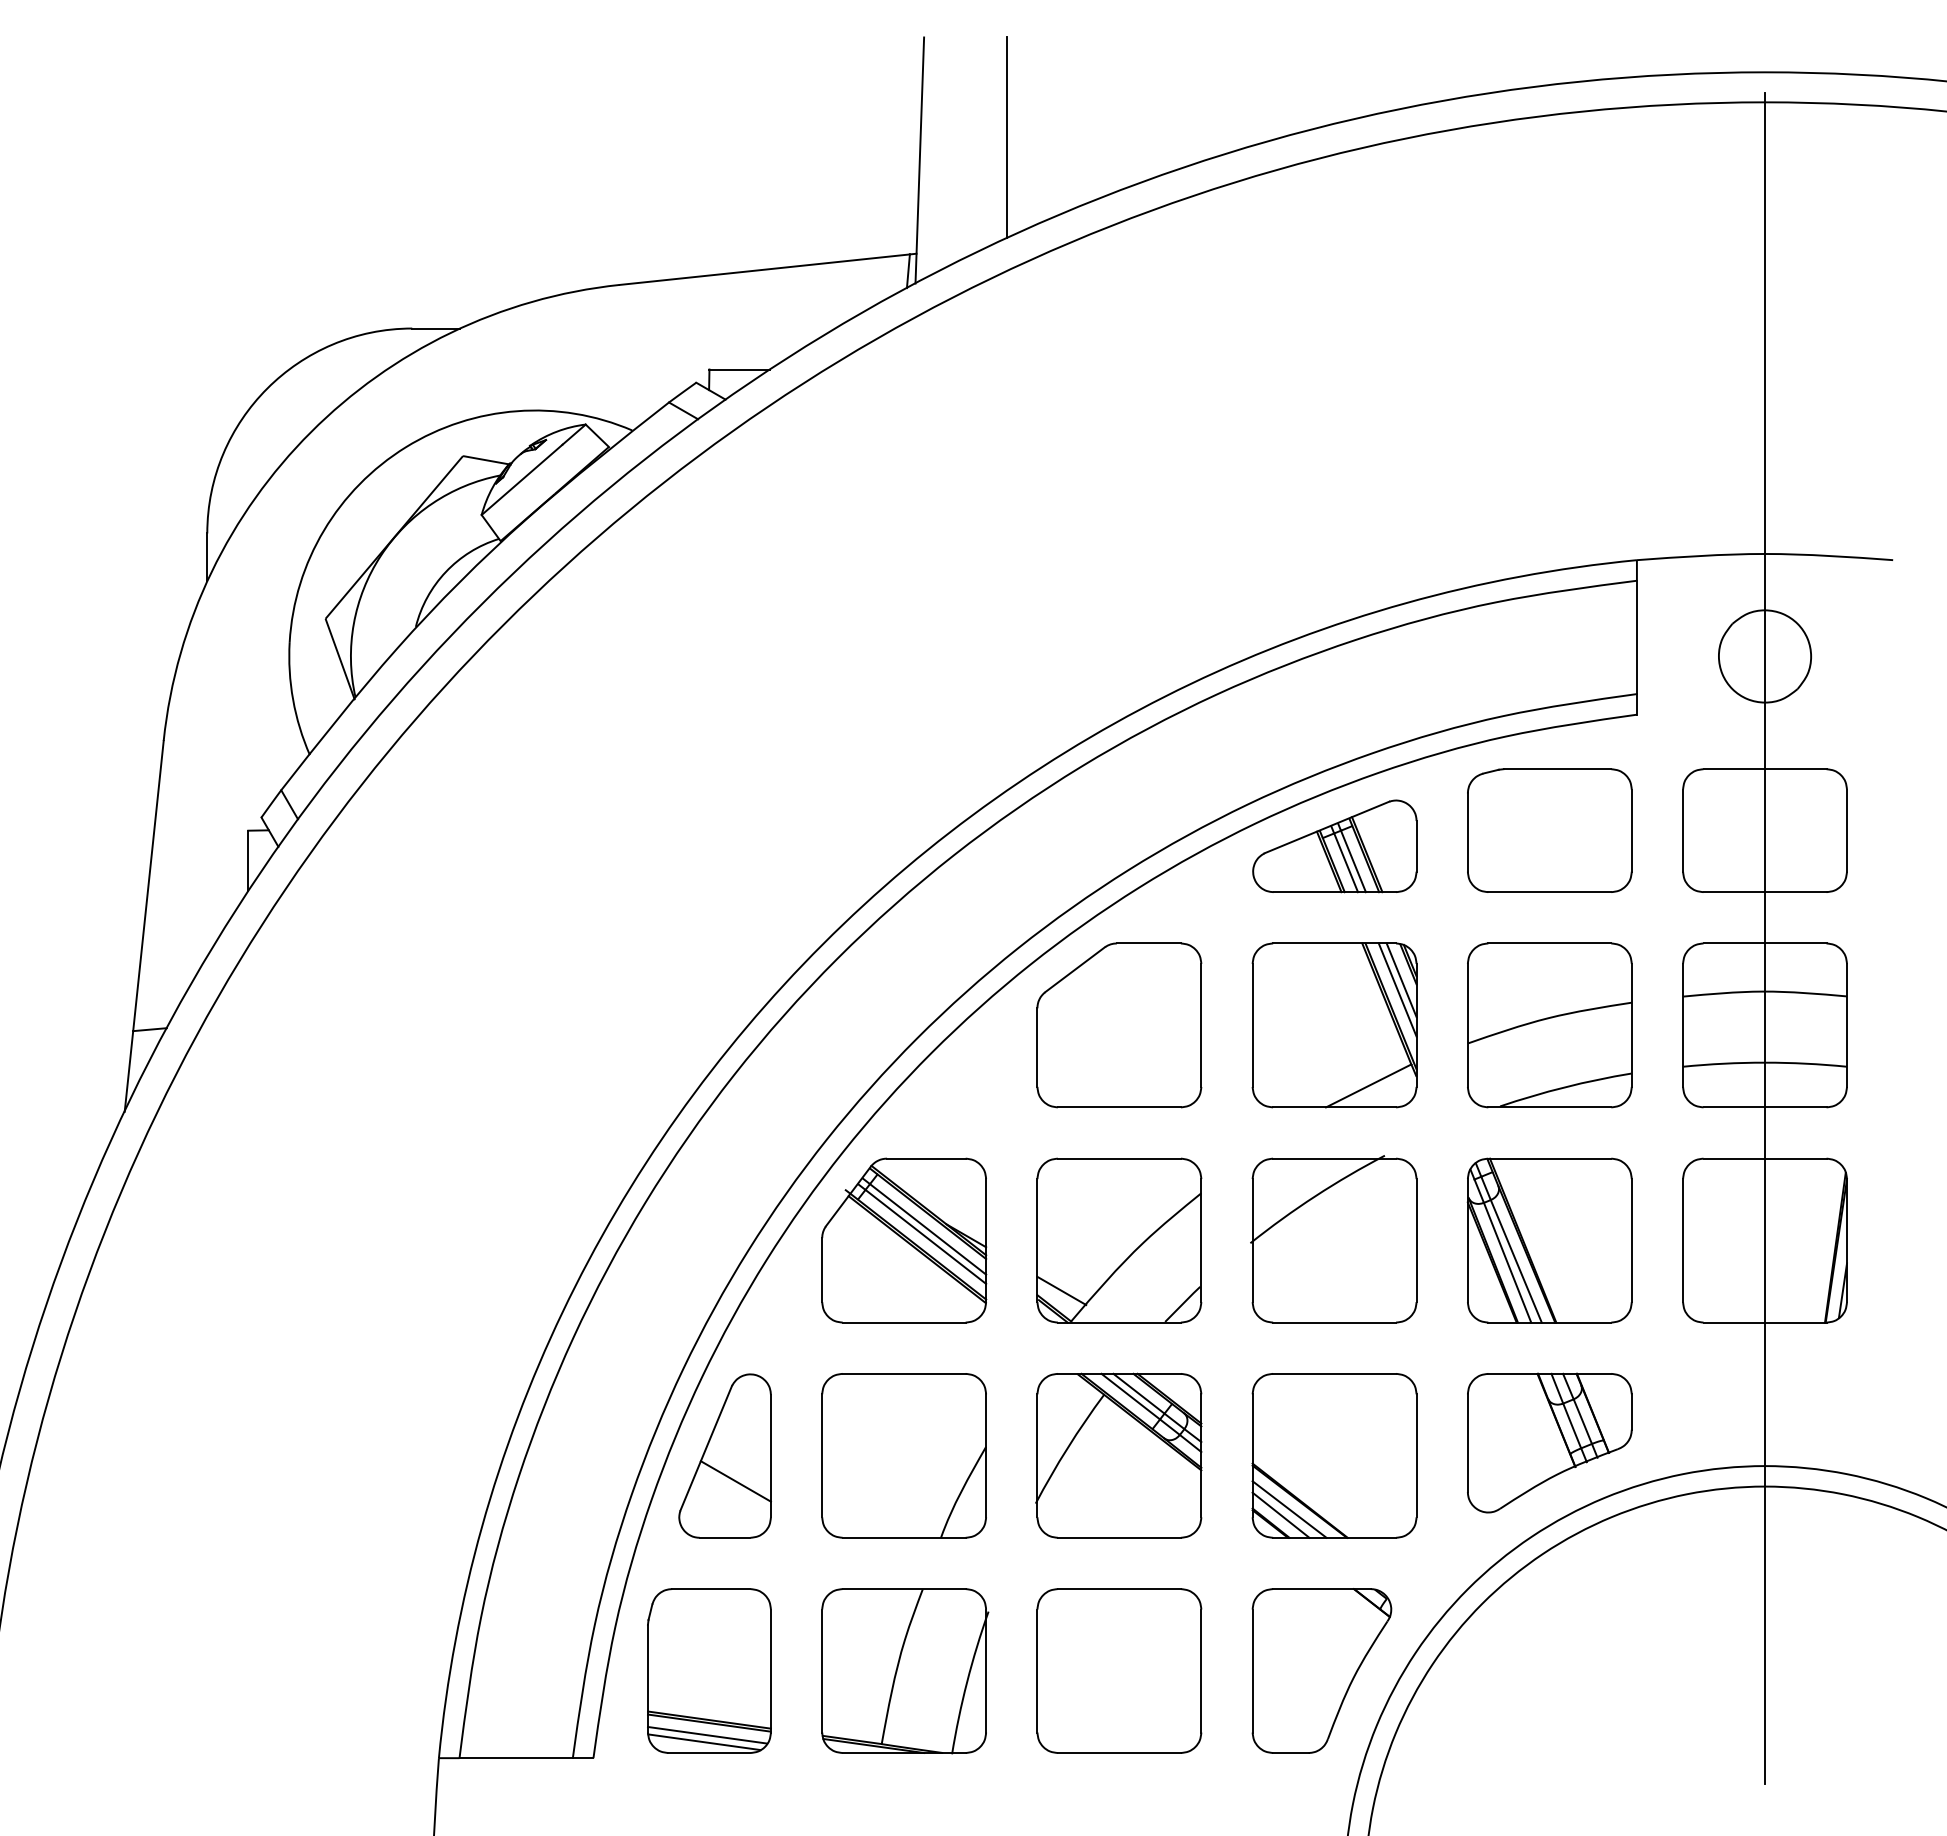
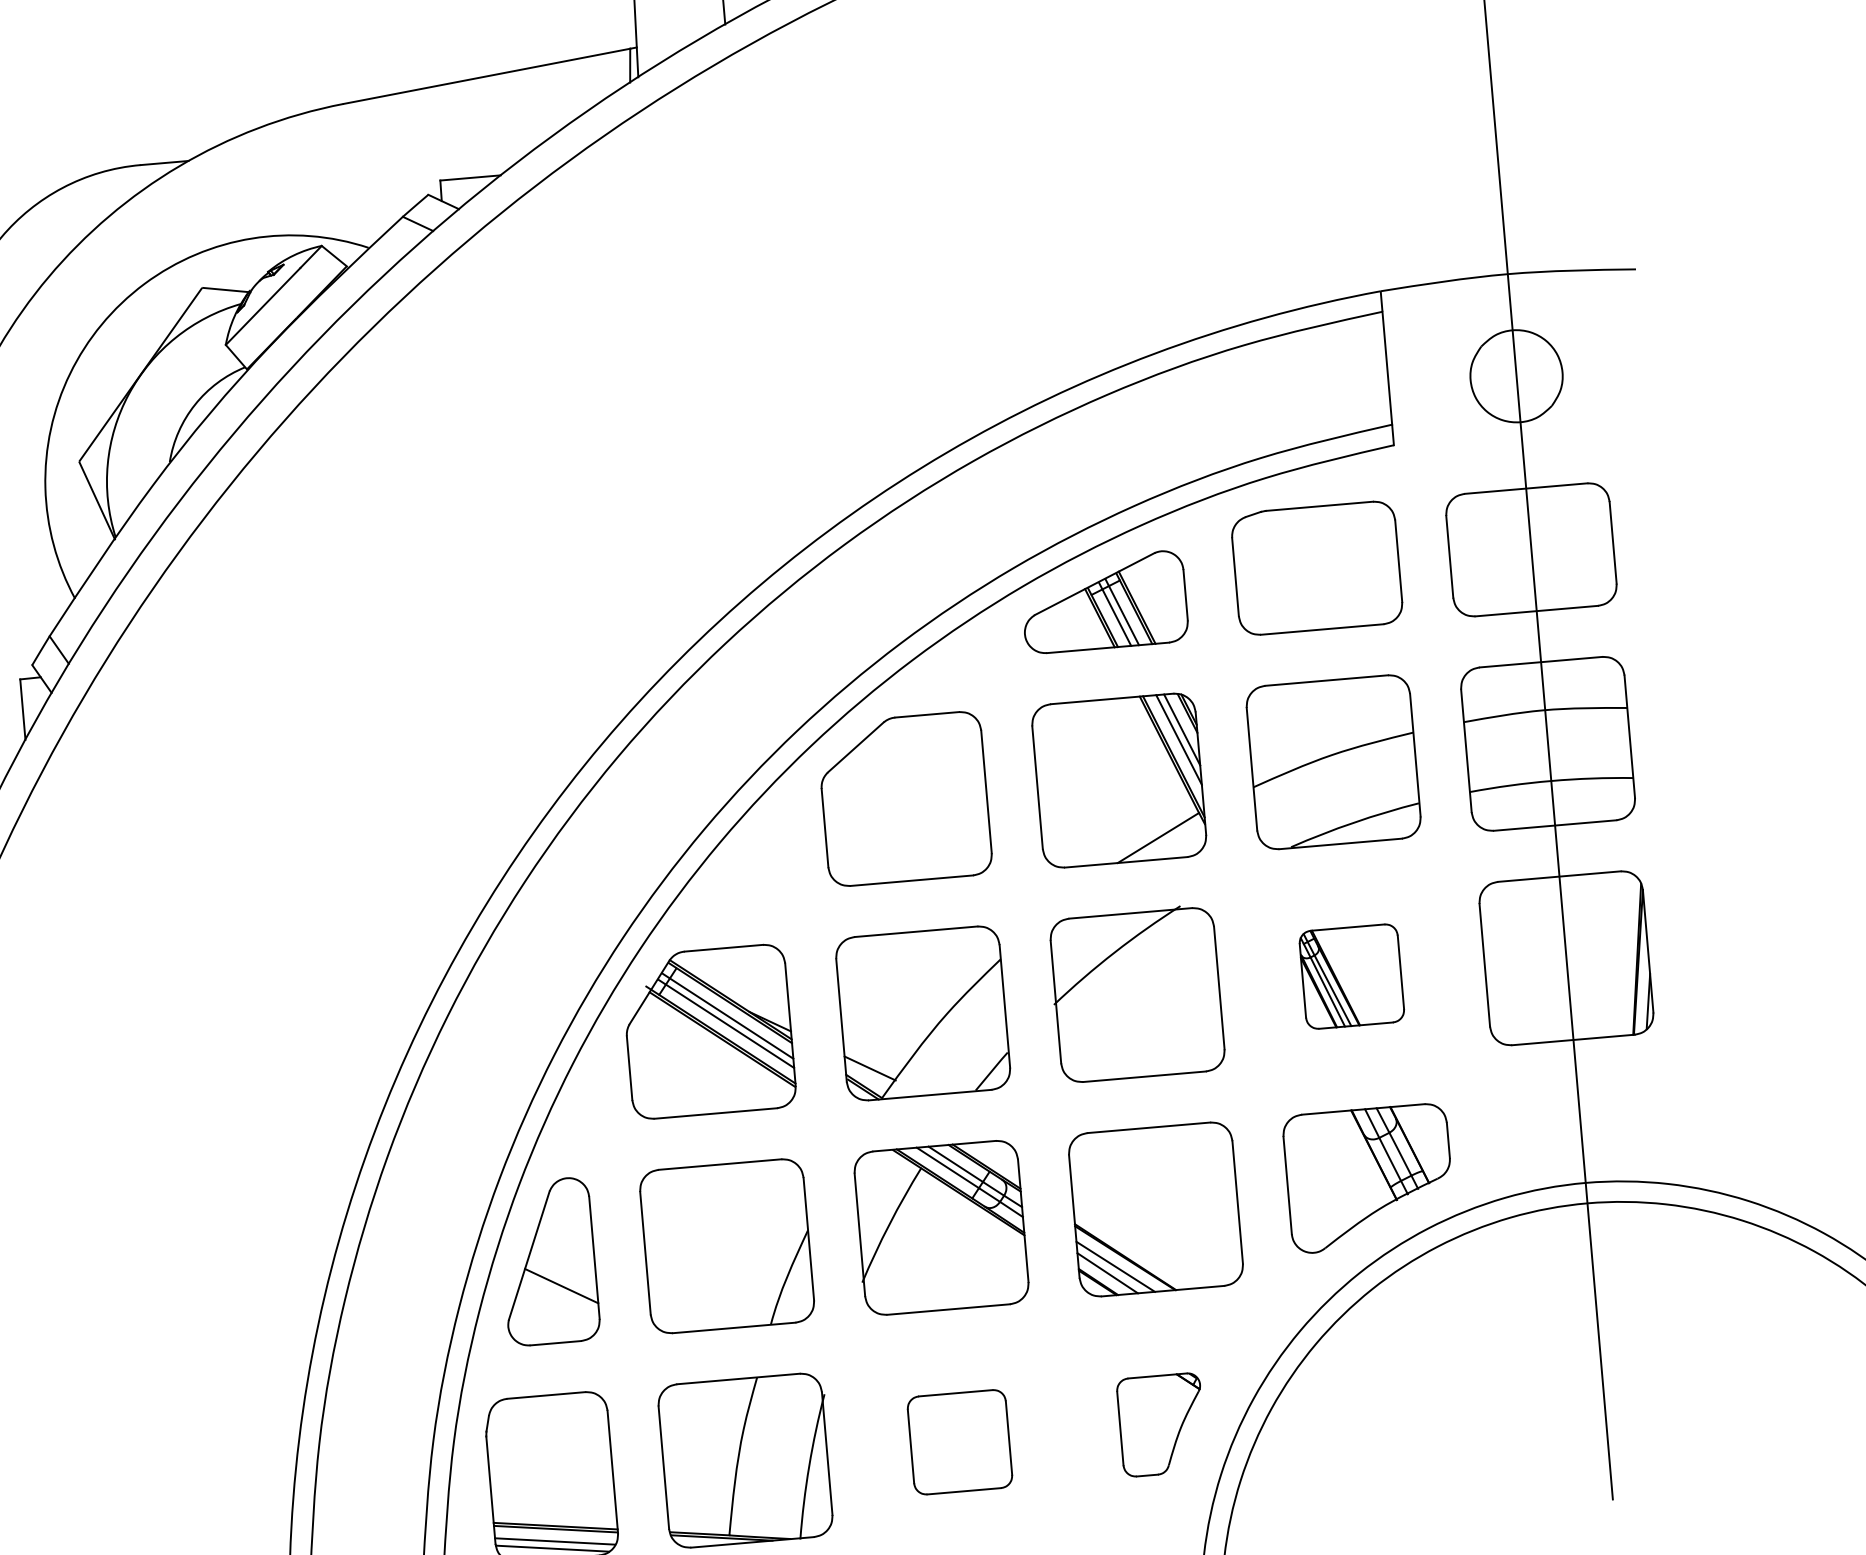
part: (1549, 1240) -> (1351, 976), size x0.6
part: (1119, 1670) -> (960, 1441), size x0.6
part: (1321, 1670) -> (1161, 1424), size x0.6

